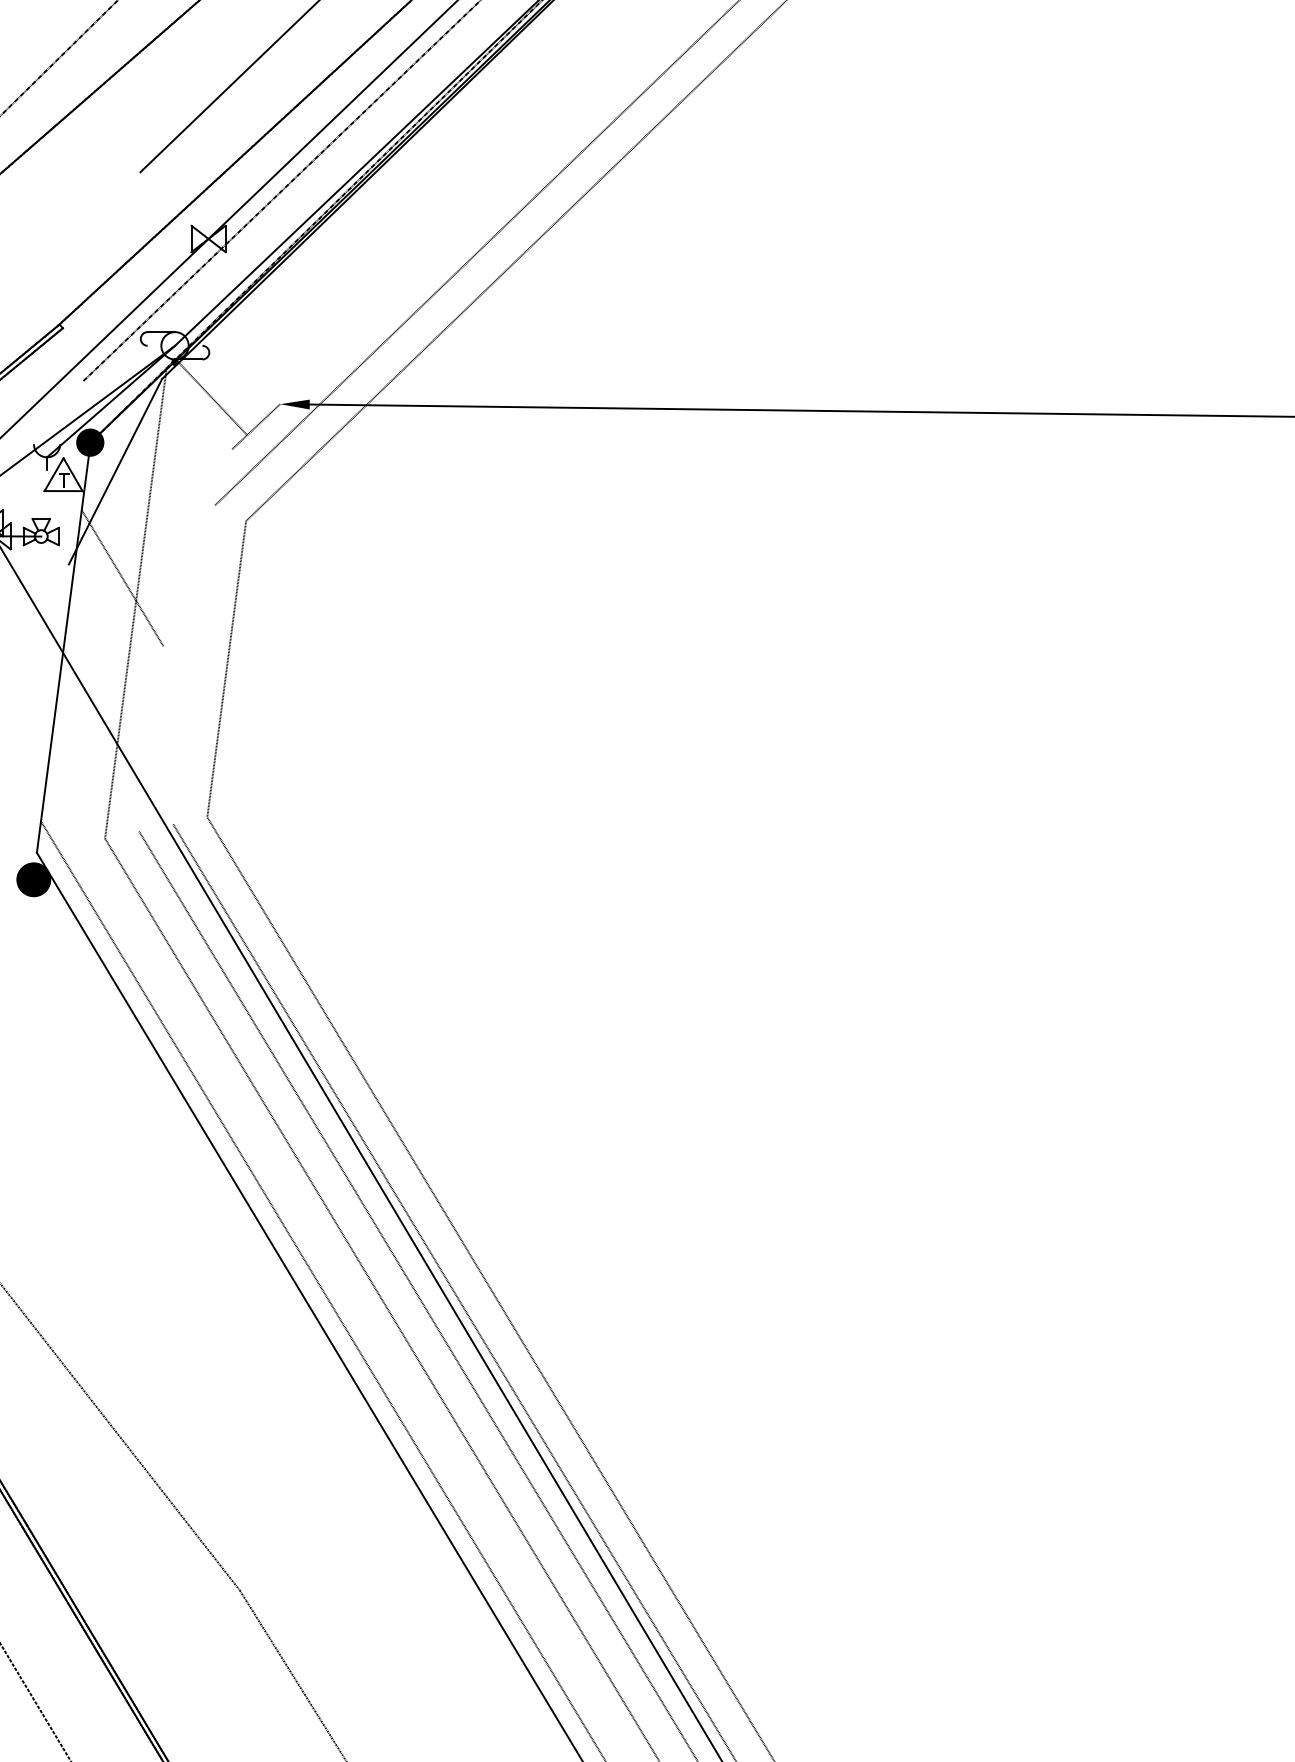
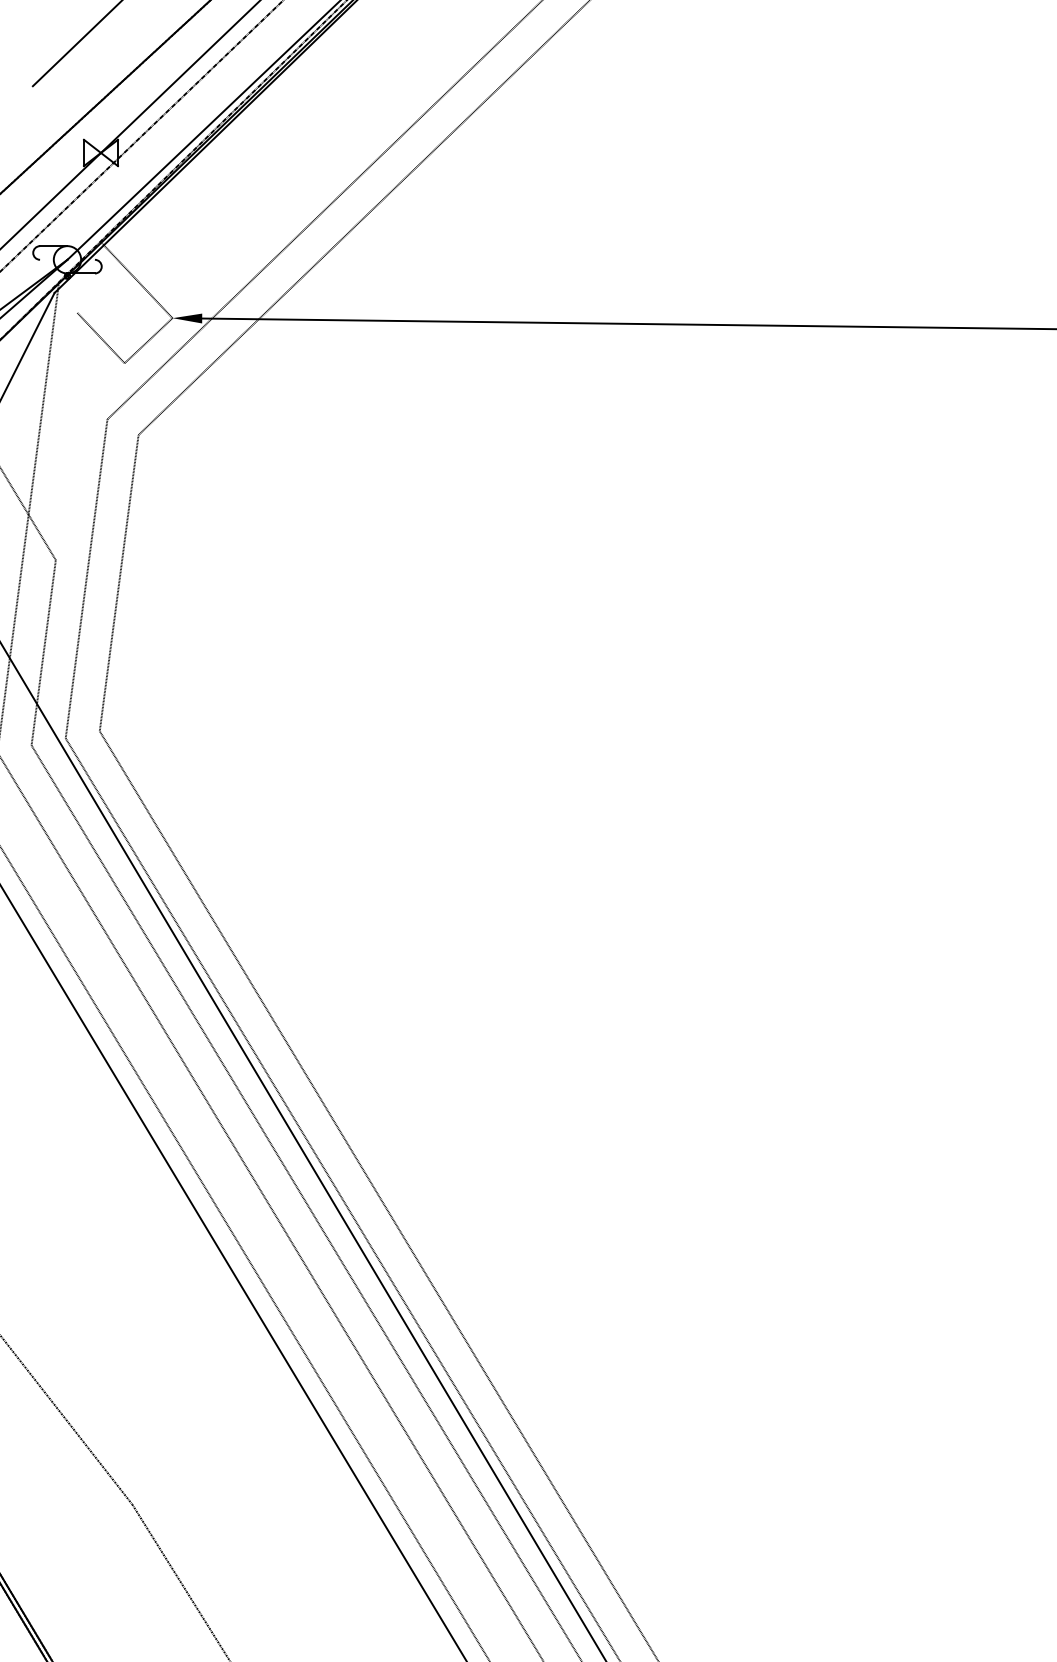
line: (211, 397) -> (136, 280), moved
line: (208, 424) -> (100, 338), added
line: (194, 664) -> (86, 578), added
line: (151, 738) -> (43, 652), added

